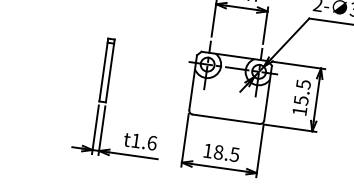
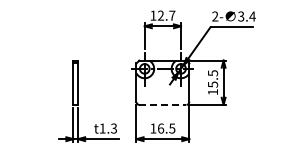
line: (225, 118) -> (162, 104), solid -> dashed
text: (151, 142) -> (113, 128), t1.6 -> t1.3
text: (218, 152) -> (160, 128), 18.5 -> 16.5

